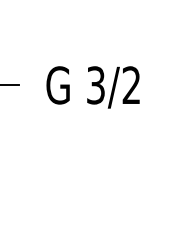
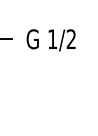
text: (95, 85) -> (52, 39), 3/2 -> 1/2

